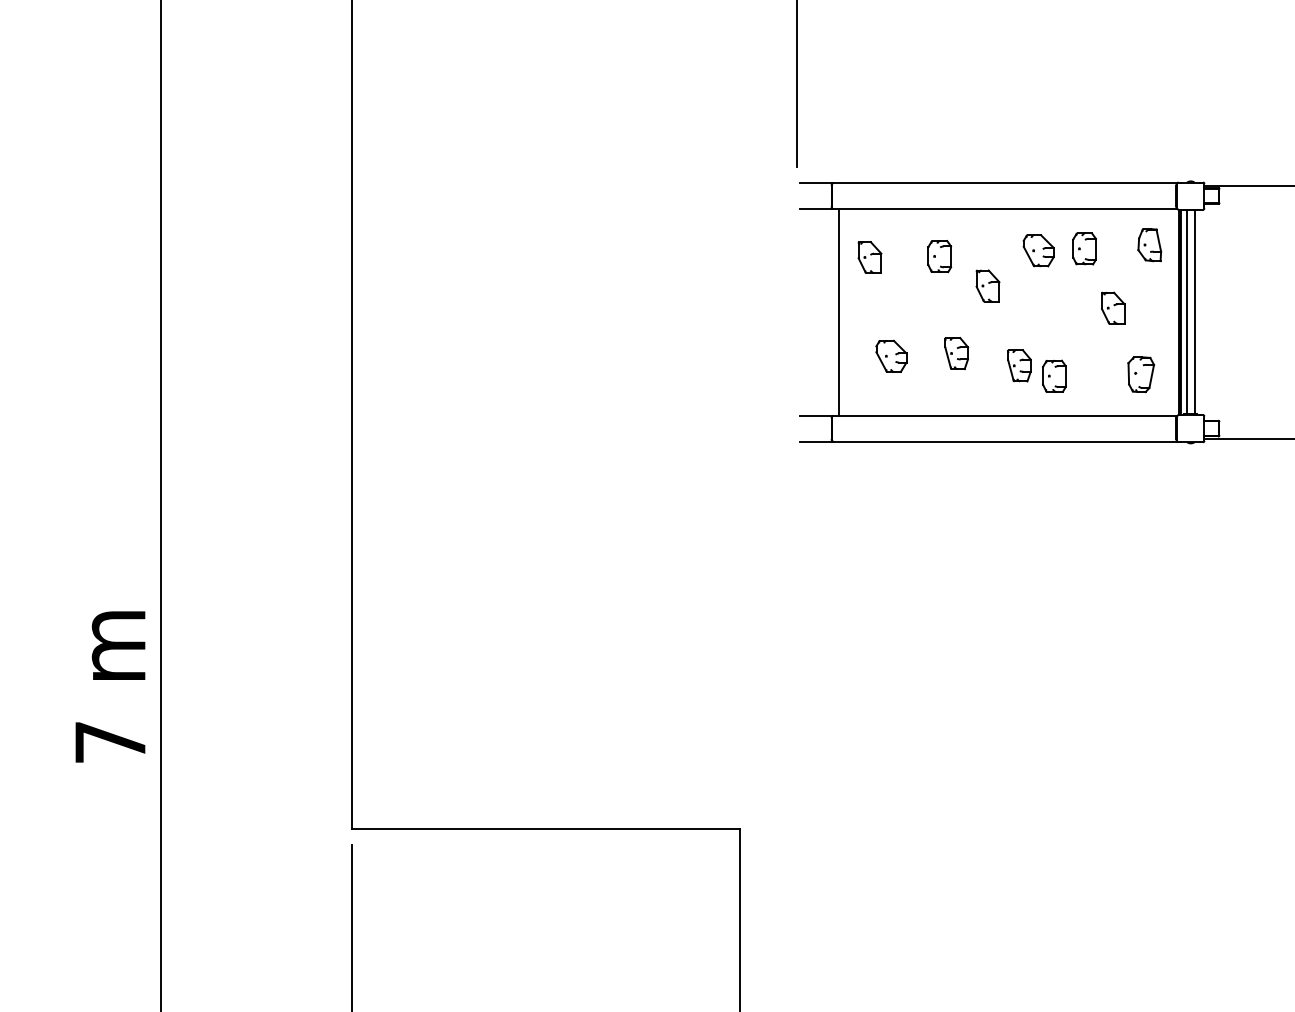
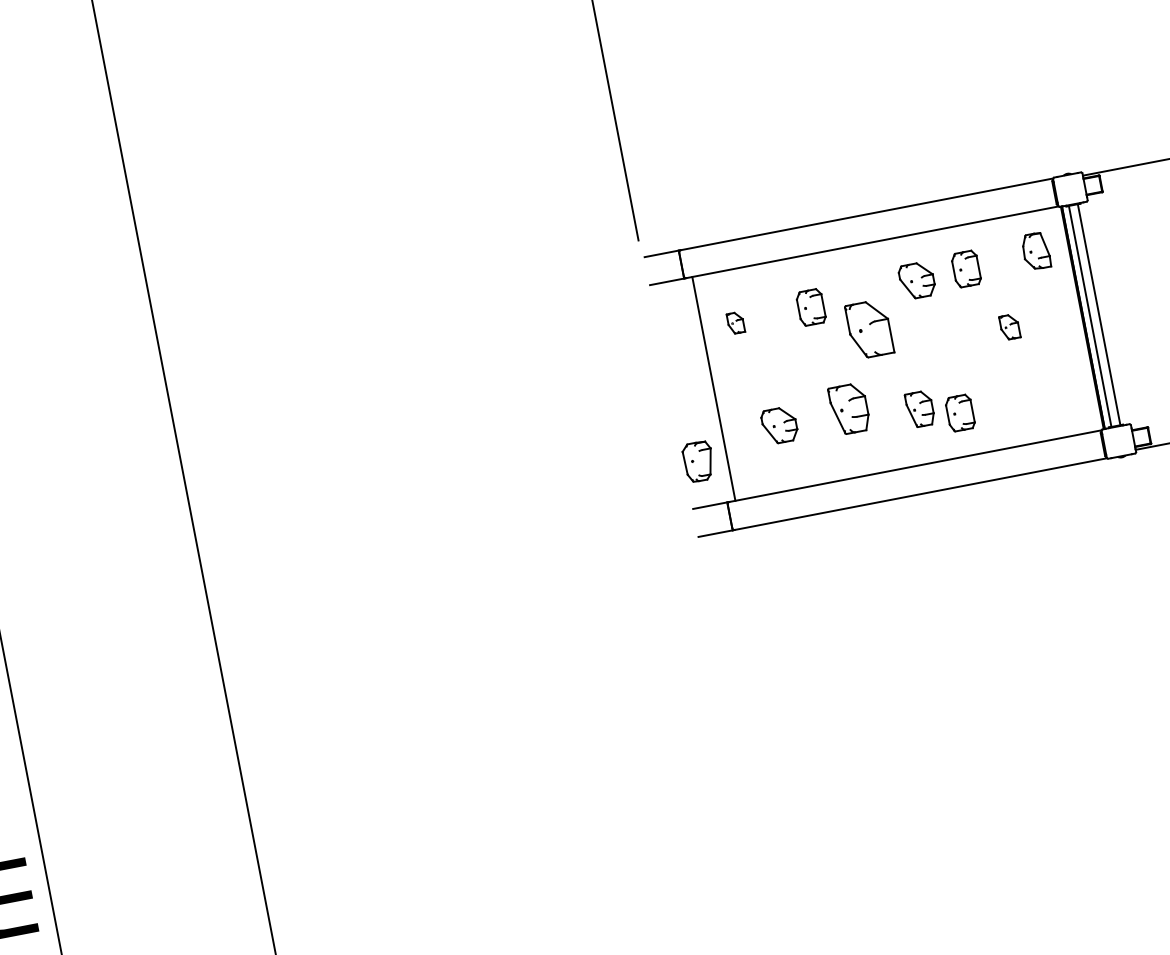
part: (869, 257) -> (735, 323), size x0.6
part: (987, 285) -> (868, 328), size x1.6
part: (1113, 307) -> (1009, 326), size x0.7
part: (956, 353) -> (849, 408), size x1.4
part: (1141, 374) -> (699, 461), moved

